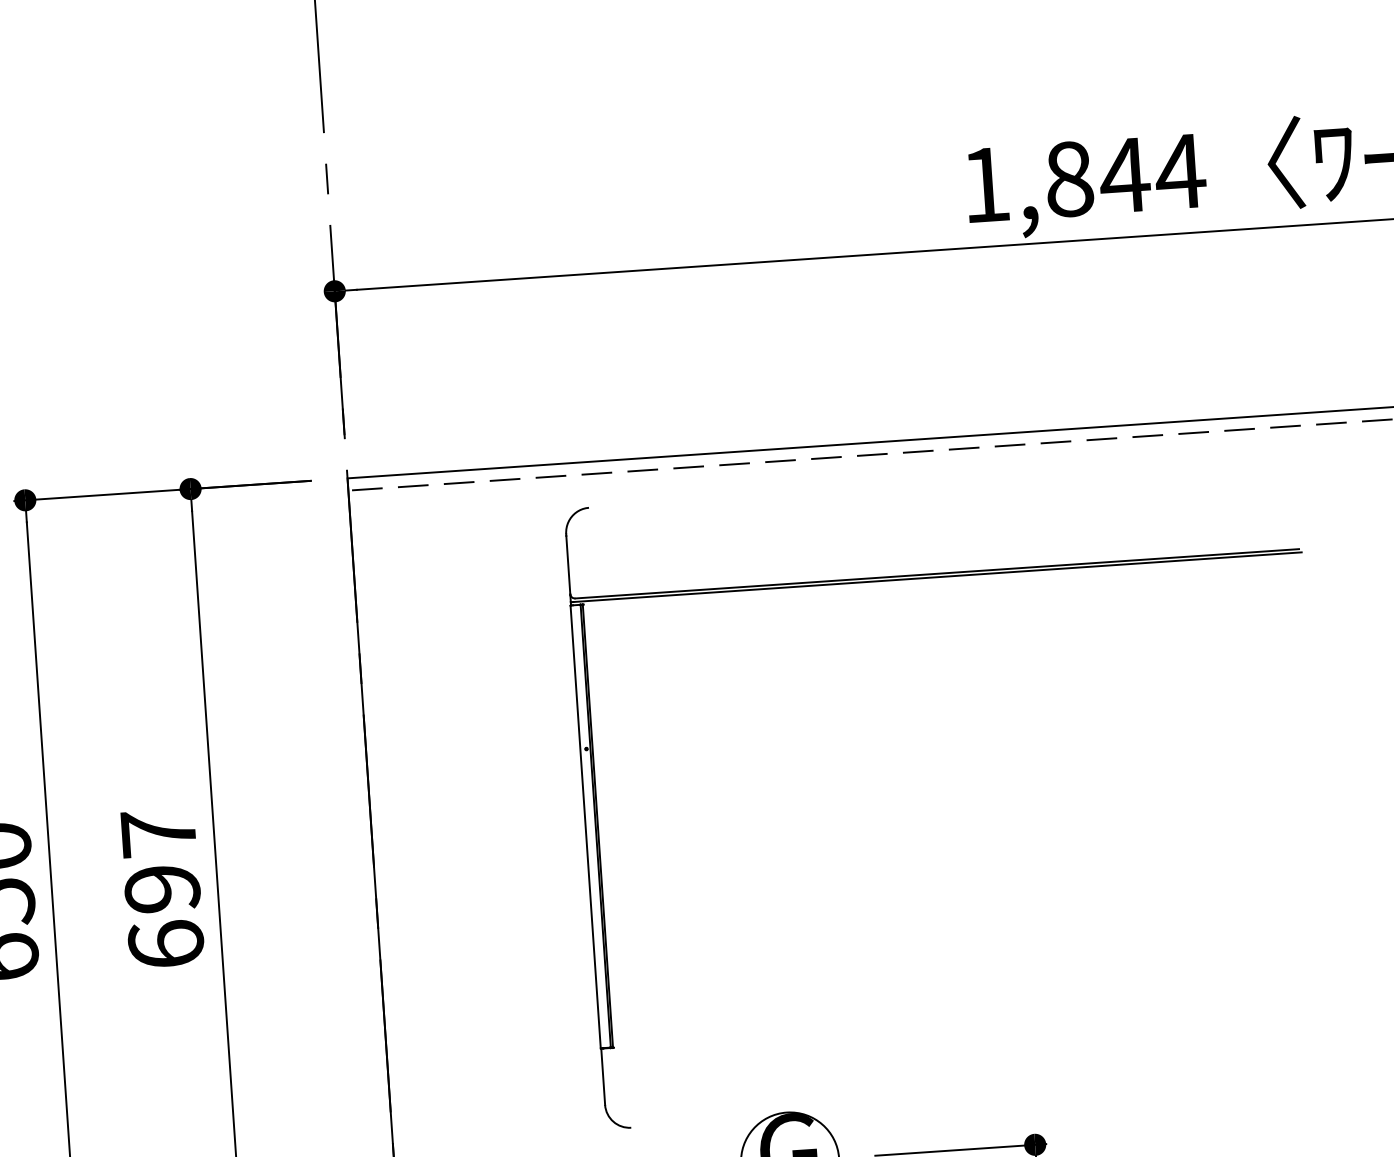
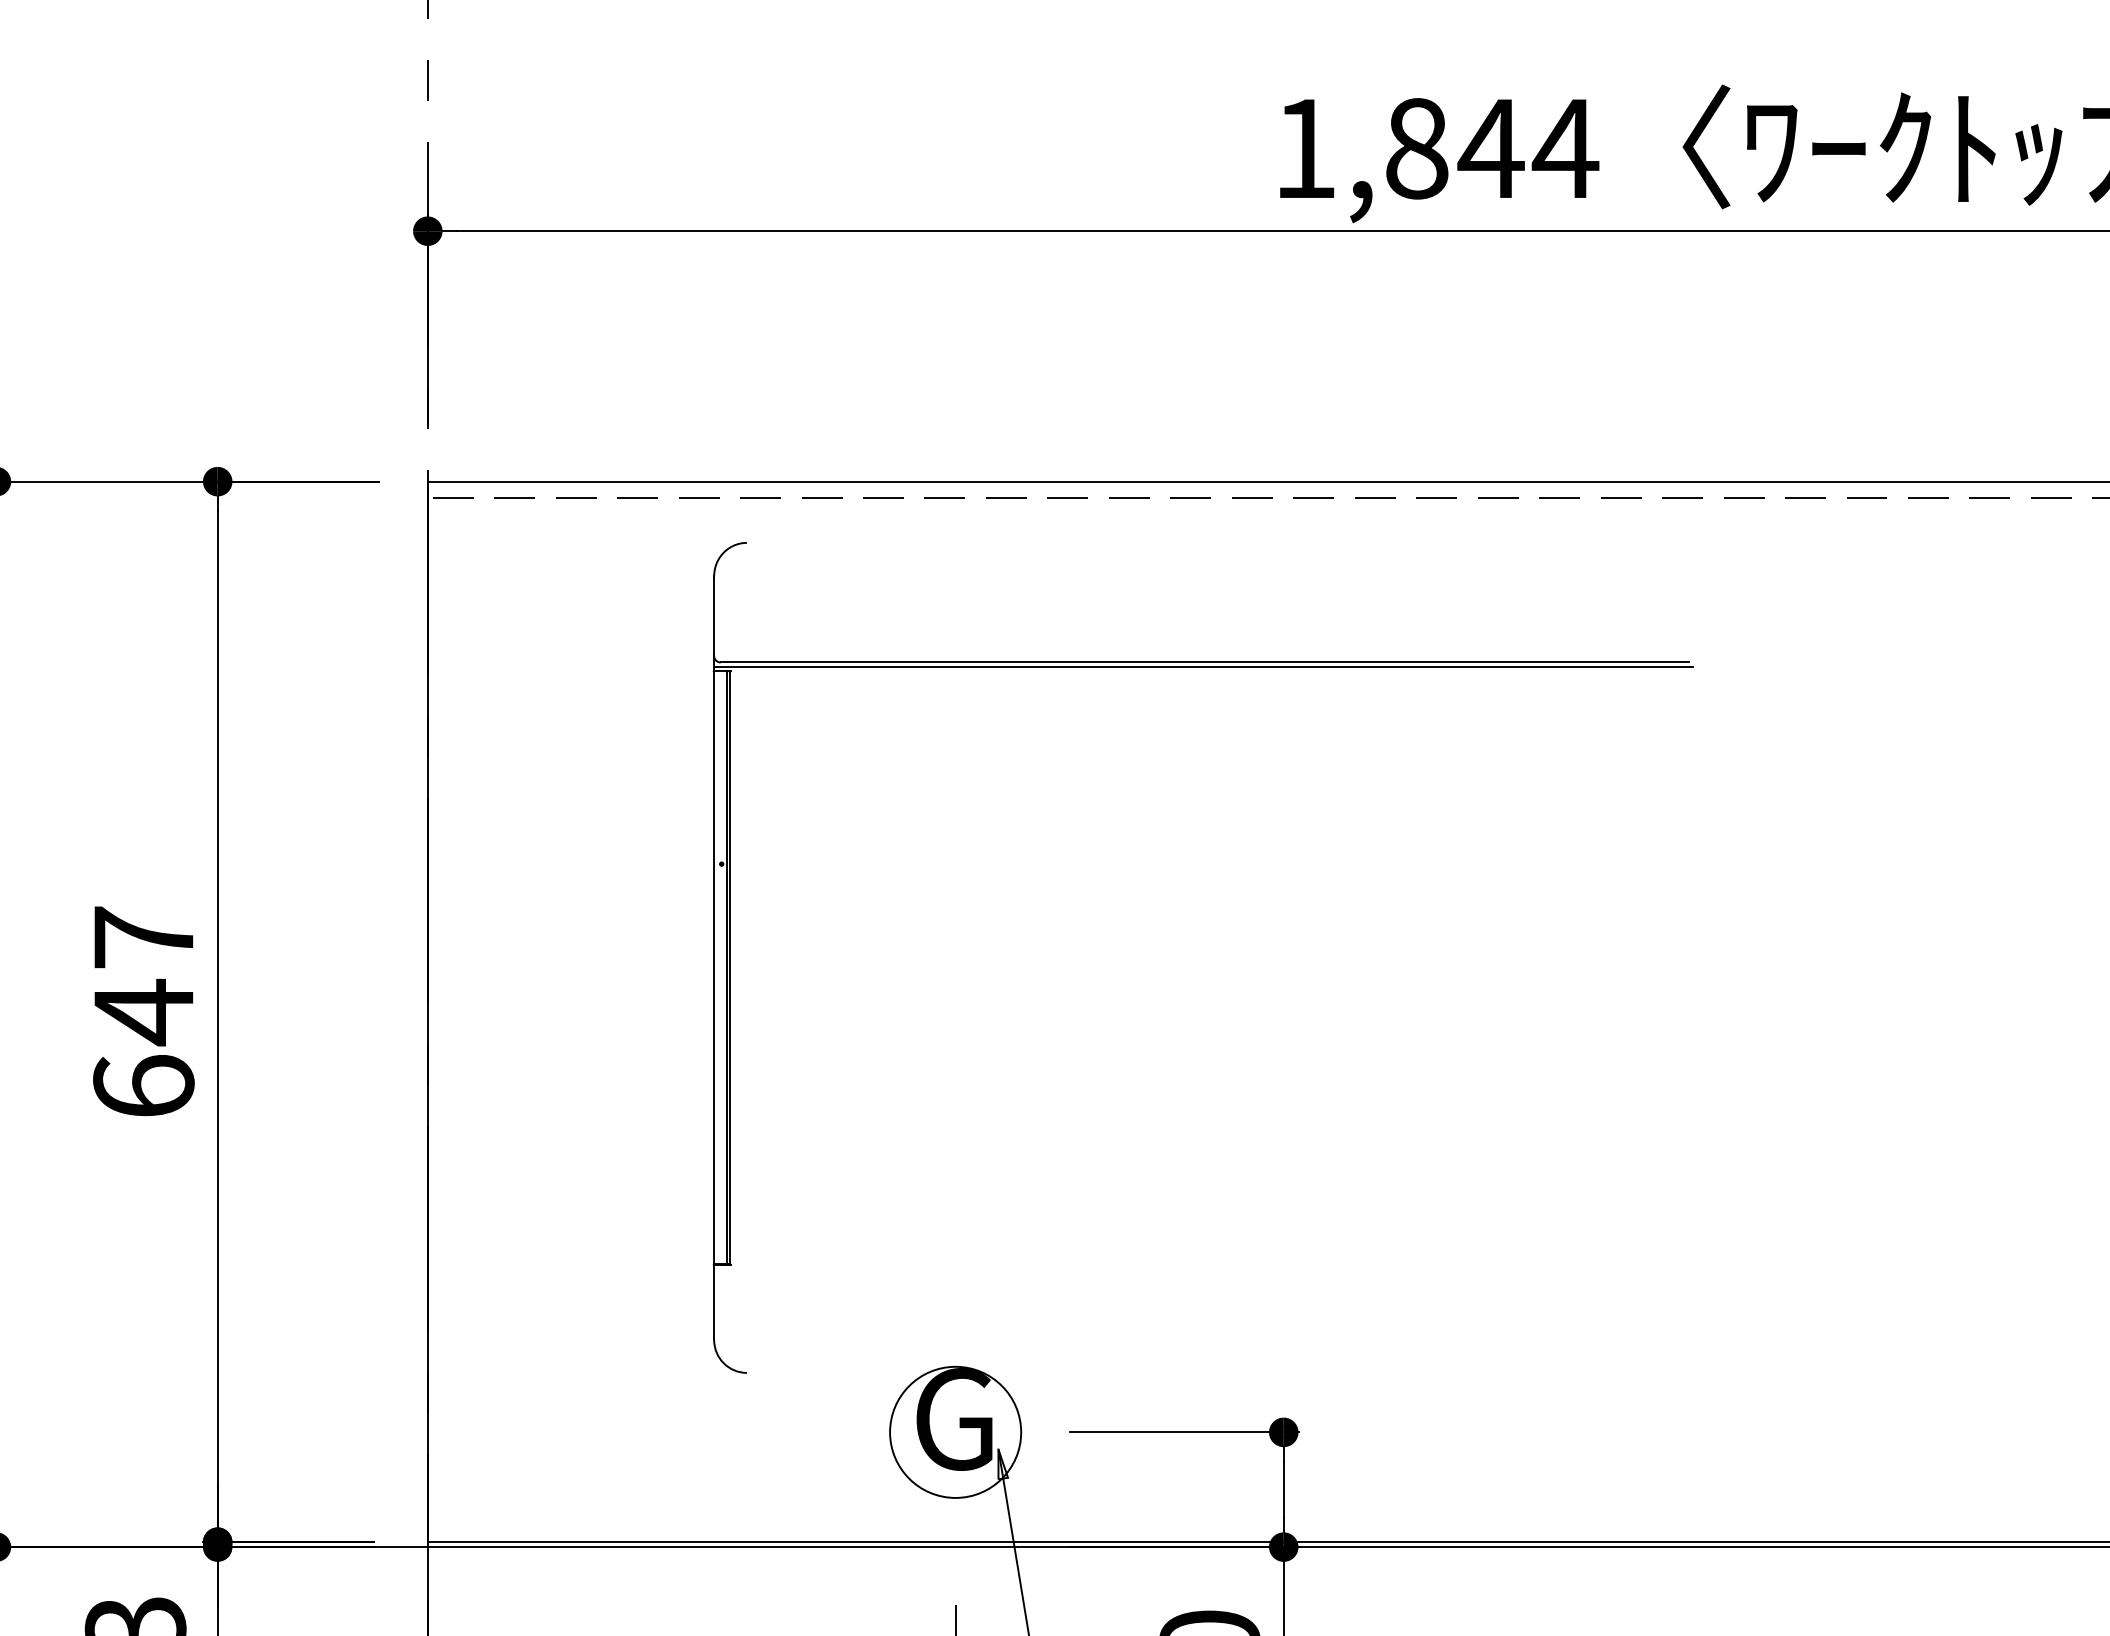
text: (162, 889) -> (143, 1012), 697 -> 647

